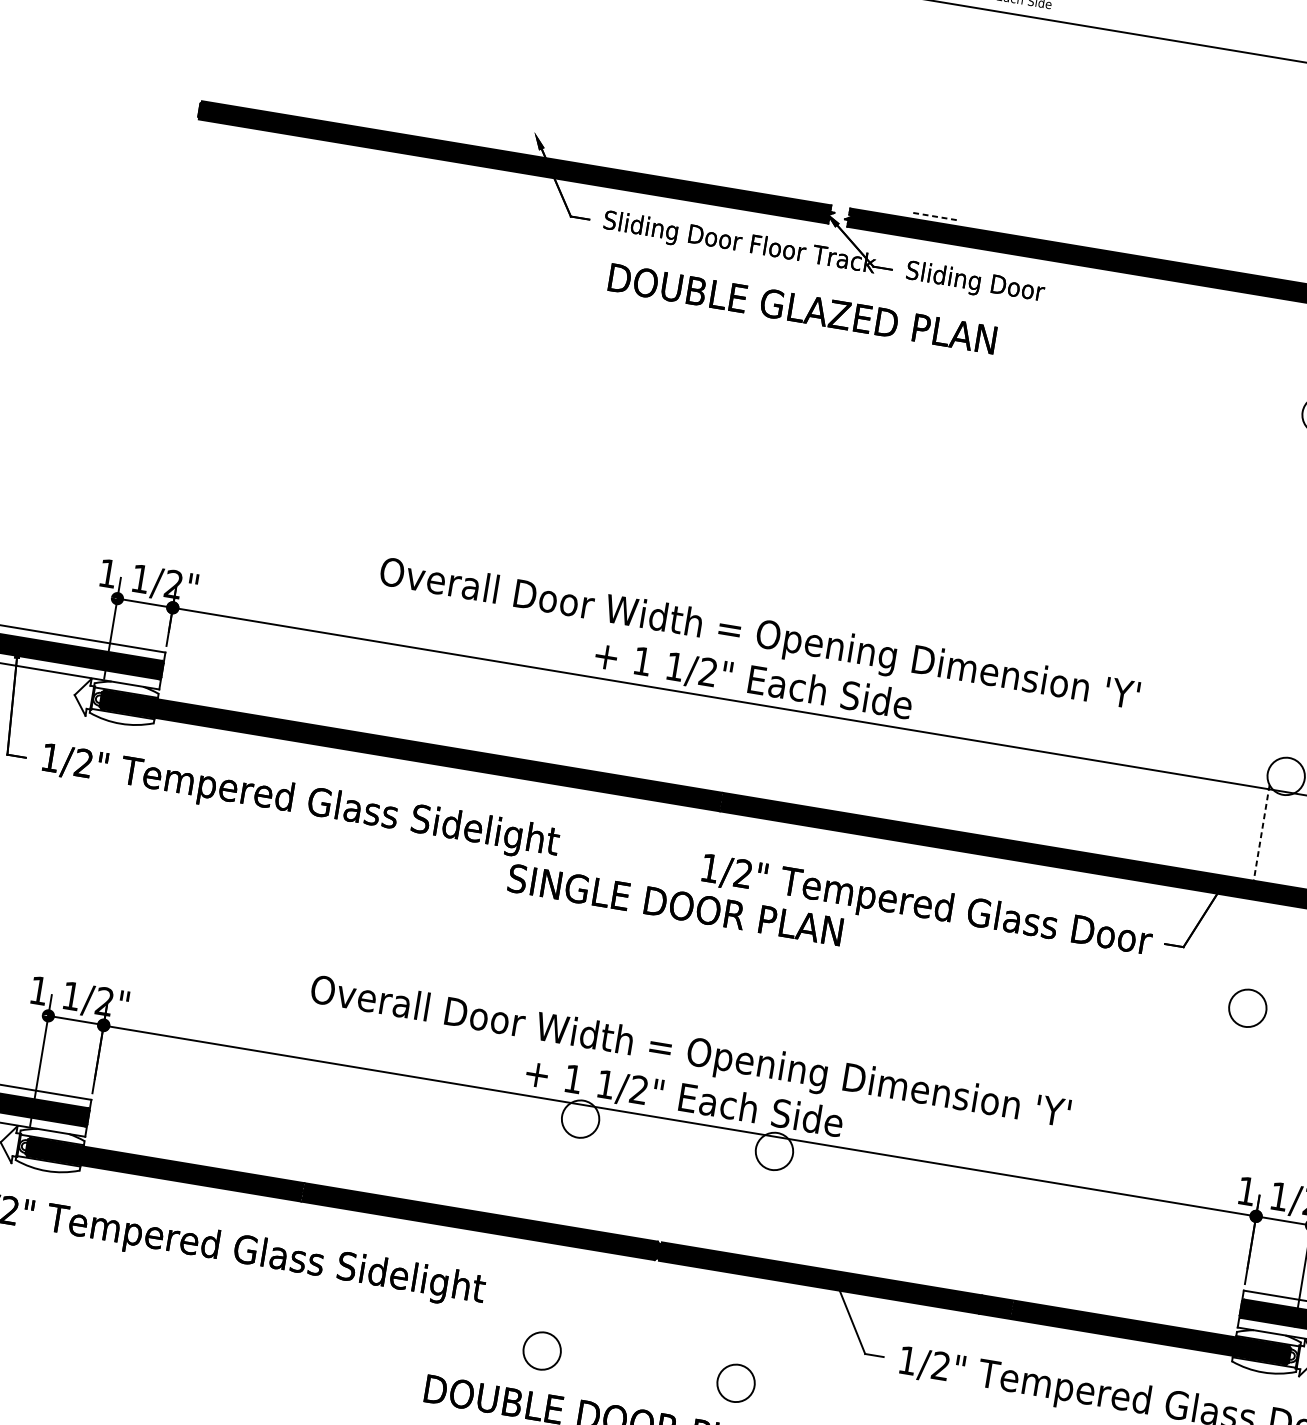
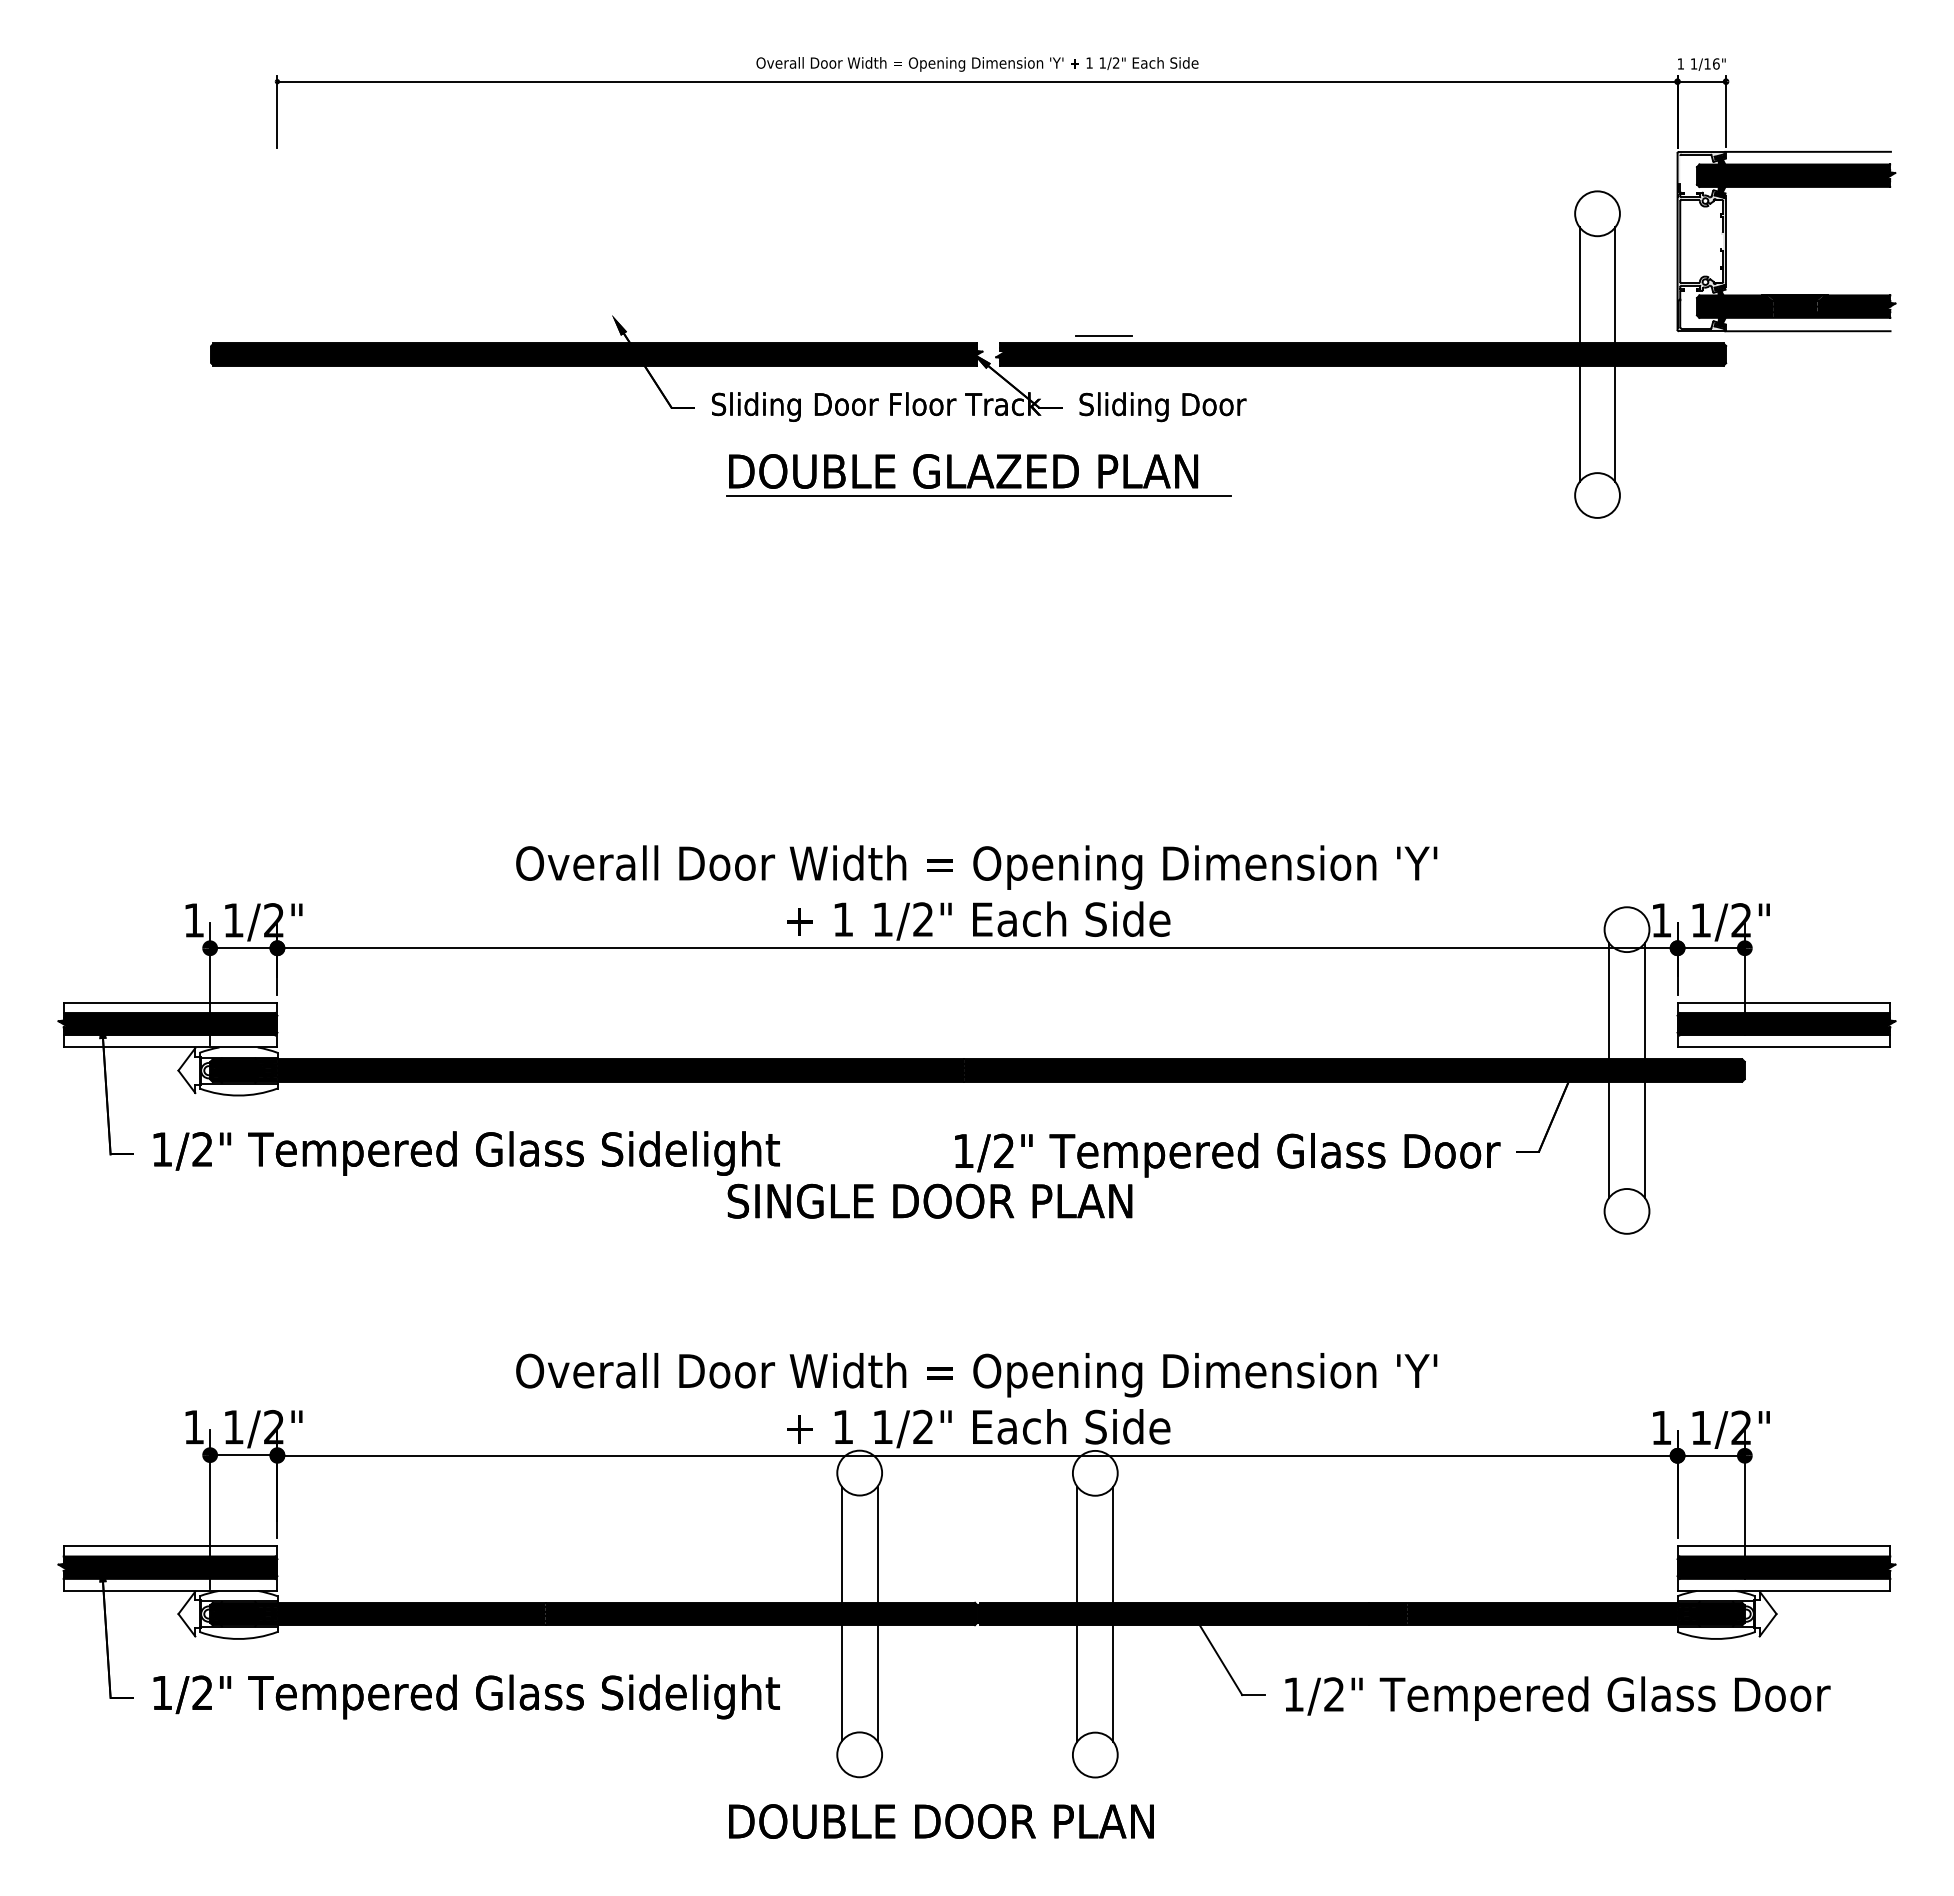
line: (936, 216) -> (1104, 336), dashed -> solid
line: (811, 330) -> (978, 495), added
line: (1262, 833) -> (1609, 1001), dashed -> solid
line: (1290, 837) -> (1644, 1001), added
line: (1243, 946) -> (1609, 1139), added
line: (1272, 951) -> (1644, 1139), added
line: (555, 1175) -> (841, 1544), added
line: (585, 1180) -> (877, 1544), added
line: (750, 1207) -> (1077, 1544), added
line: (779, 1212) -> (1113, 1544), added
line: (536, 1289) -> (841, 1683), added
line: (566, 1294) -> (877, 1683), added
line: (731, 1322) -> (1077, 1683), added
line: (760, 1326) -> (1113, 1683), added

